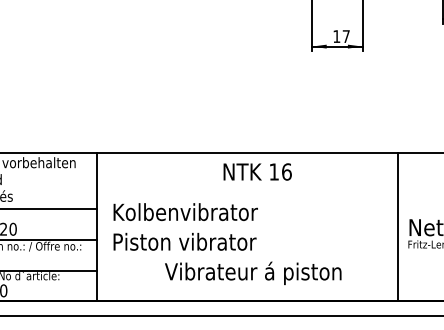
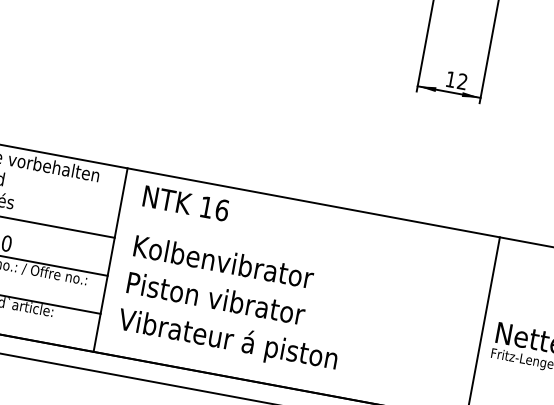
text: (345, 36) -> (461, 81), 17 -> 12
text: (257, 171) -> (186, 202), moved
text: (253, 273) -> (228, 341), moved

